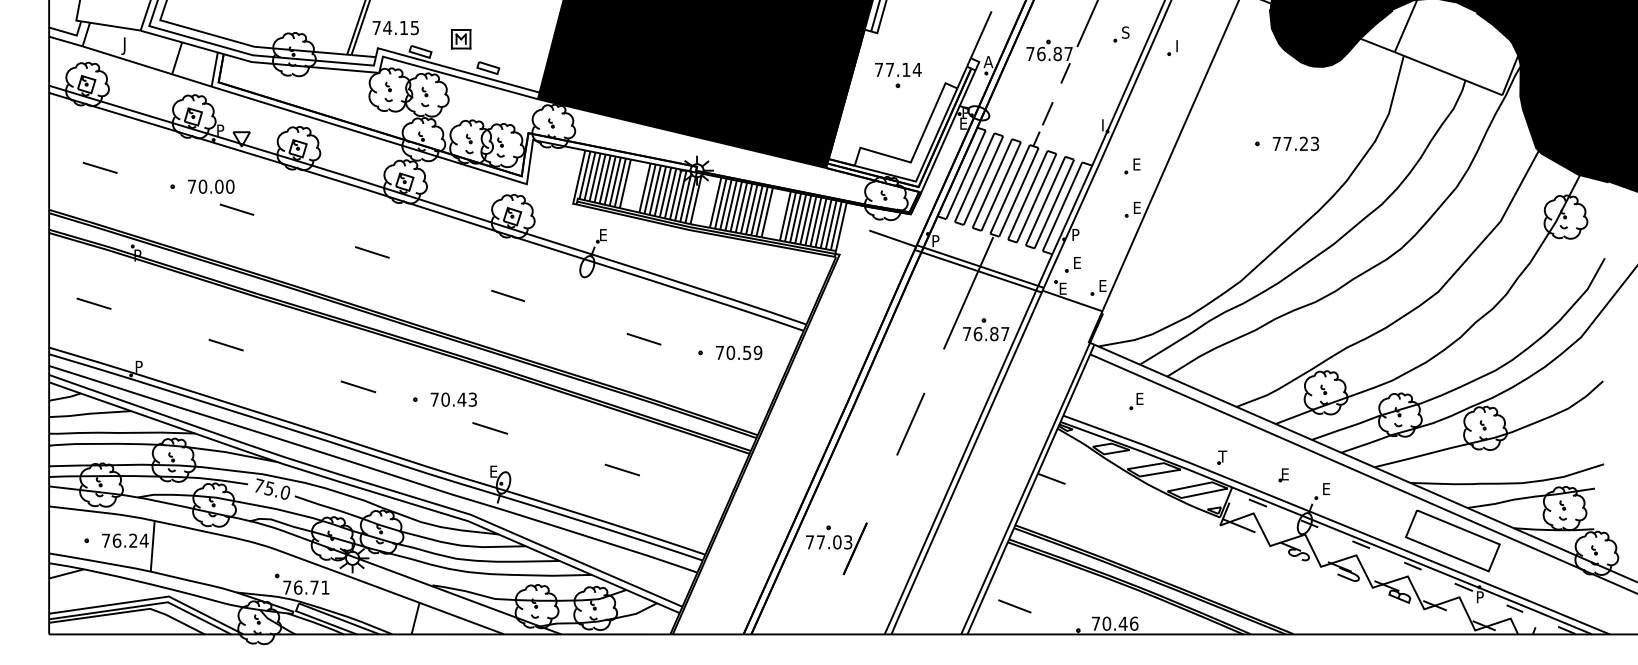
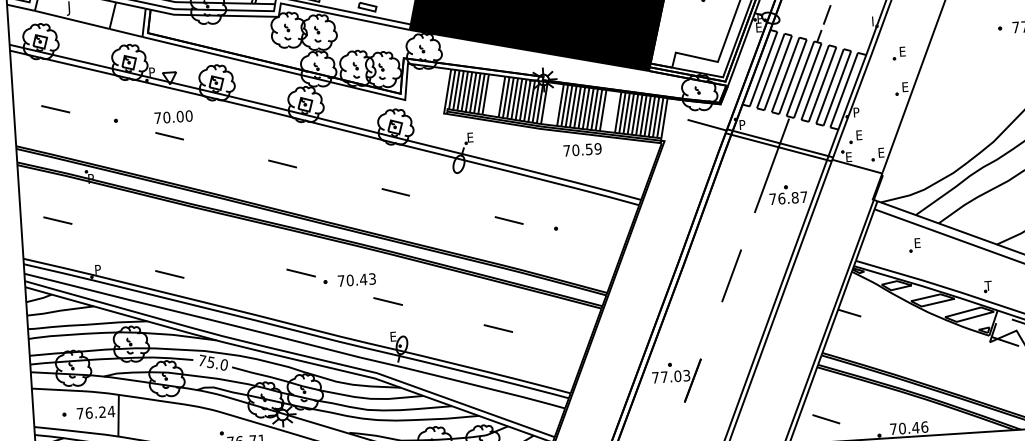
text: (211, 186) -> (173, 116), moved
line: (225, 345) -> (169, 274), moved
text: (739, 352) -> (582, 149), moved
line: (358, 386) -> (301, 272), moved

